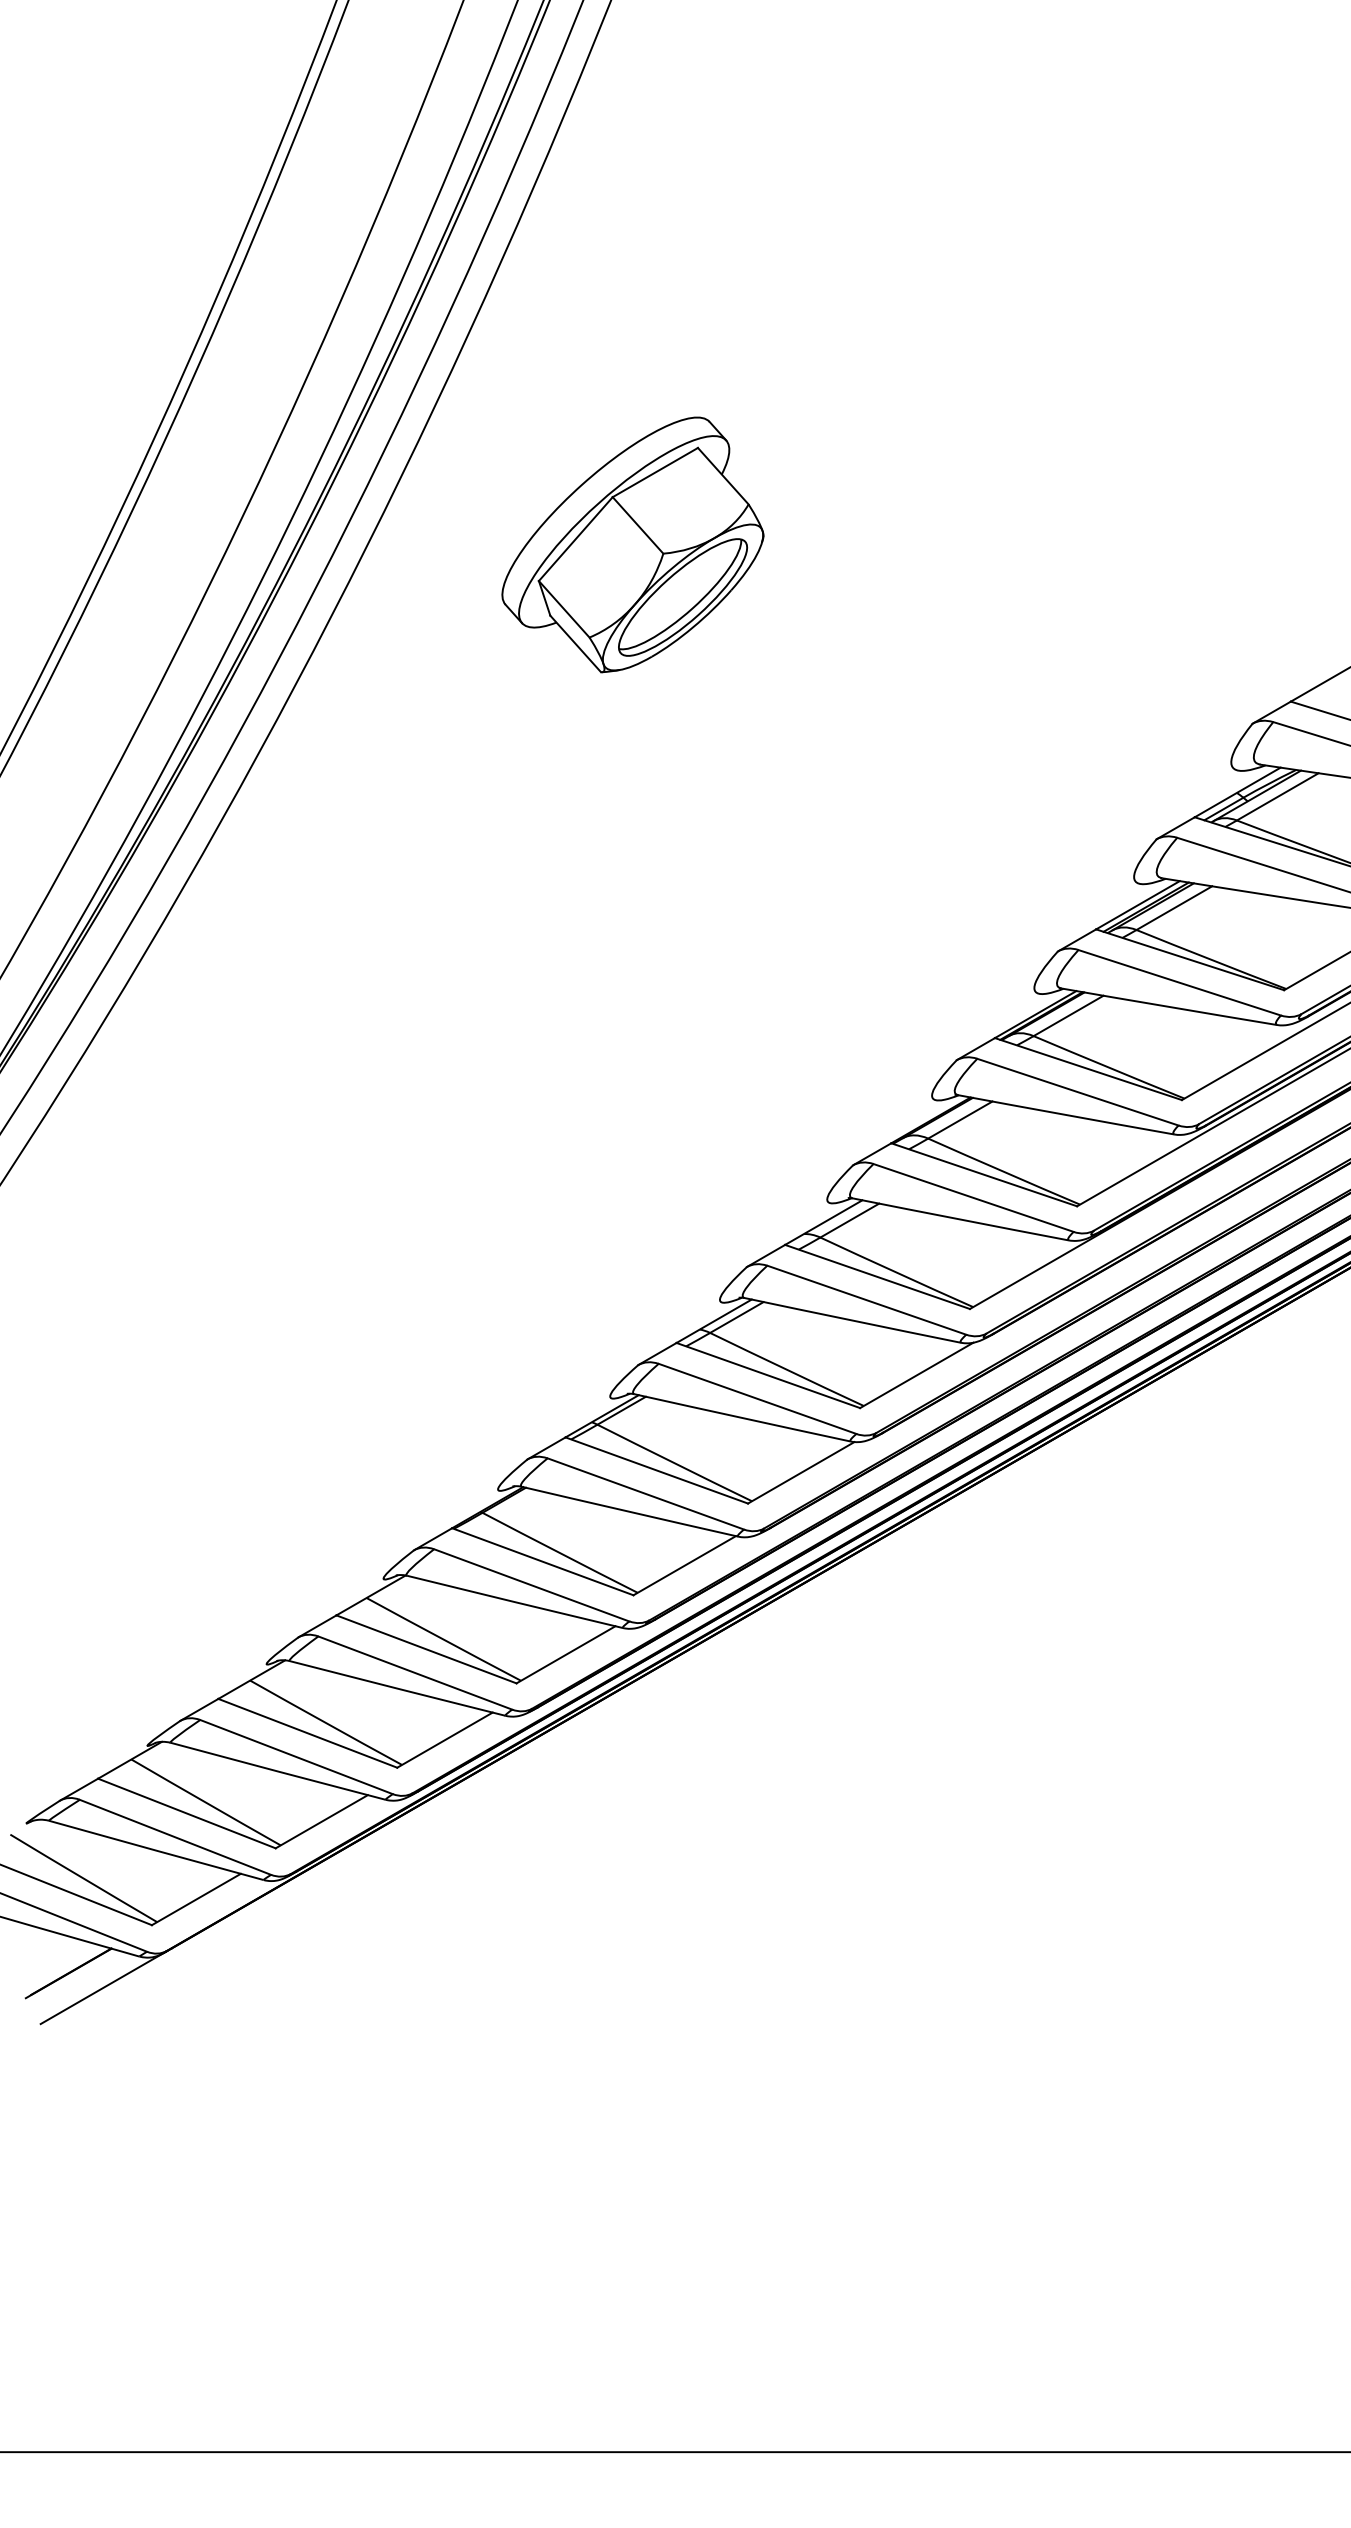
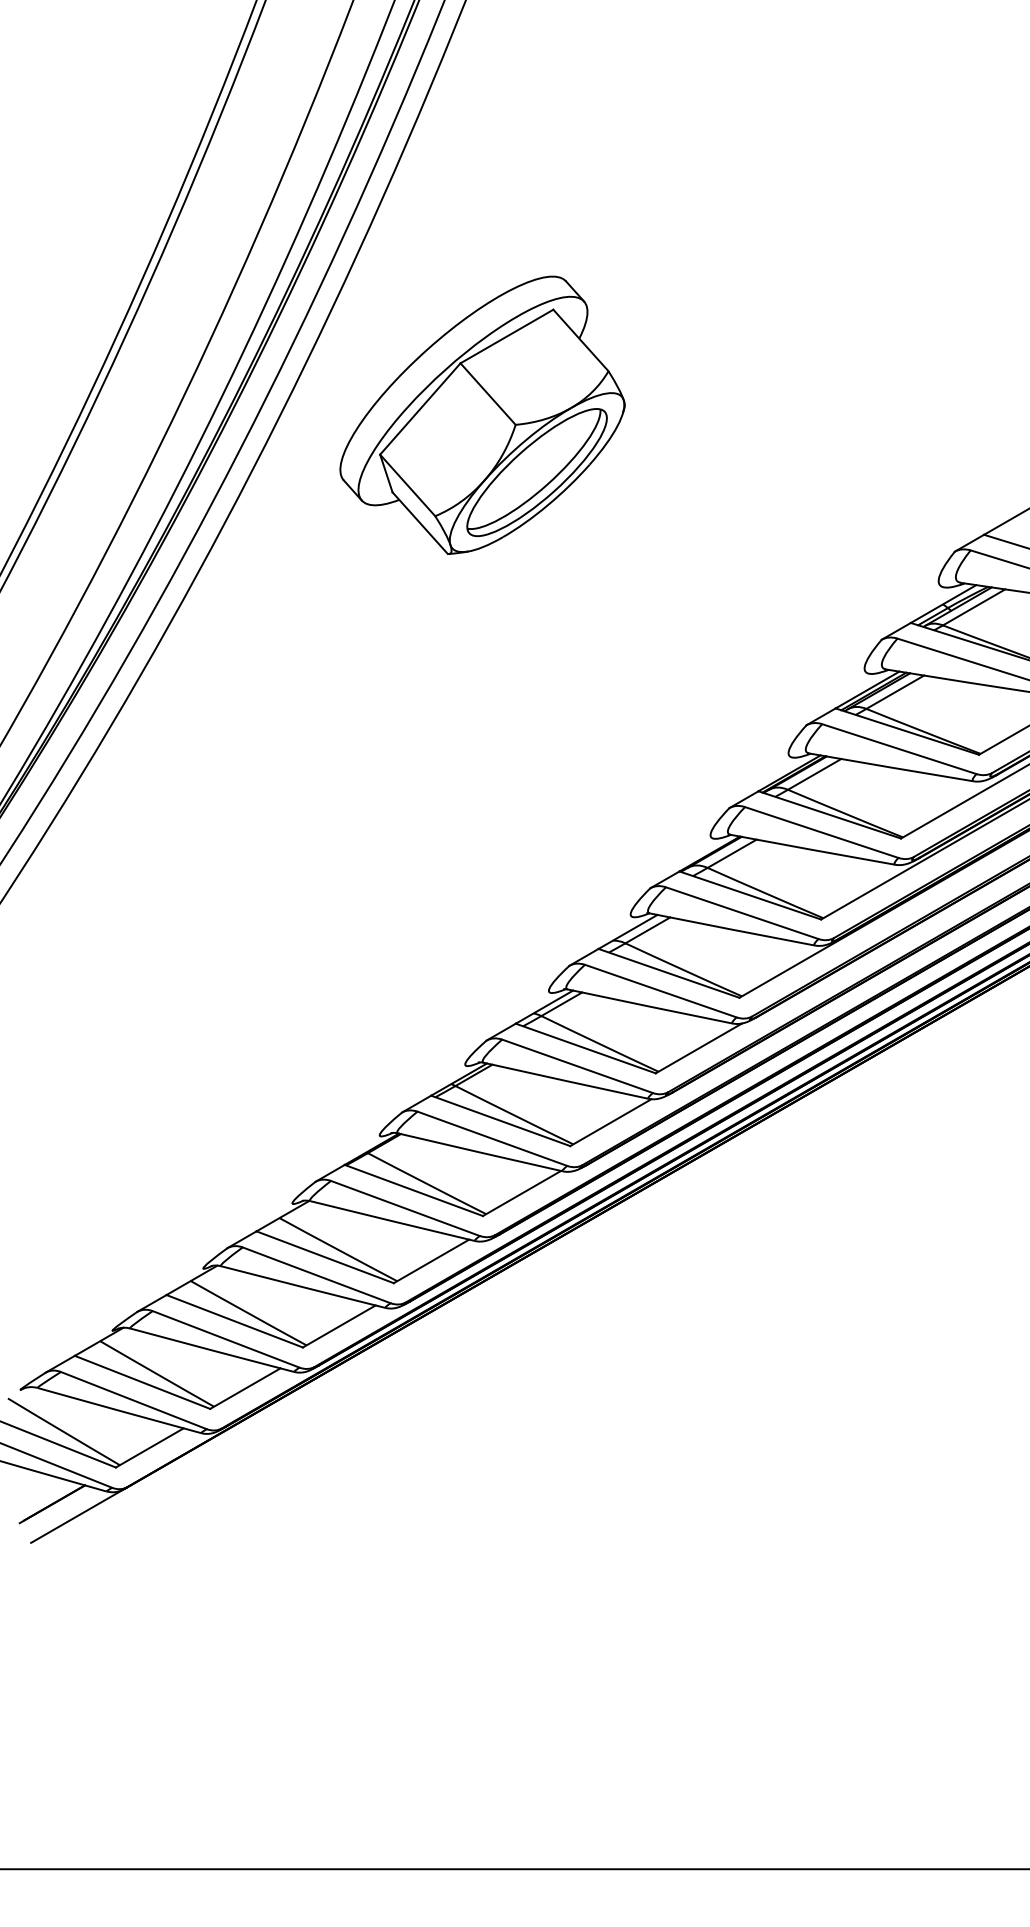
part: (632, 544) -> (482, 415), size x1.43

